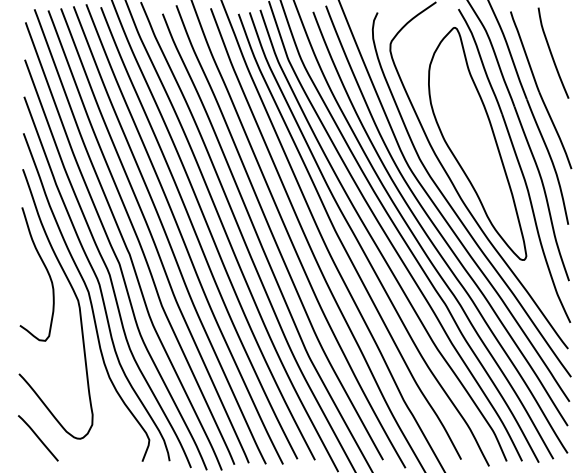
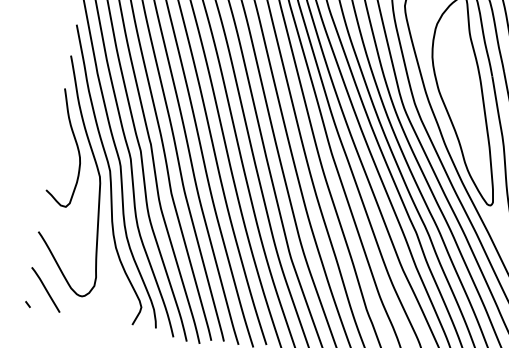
line: (20, 457) -> (27, 303), added

